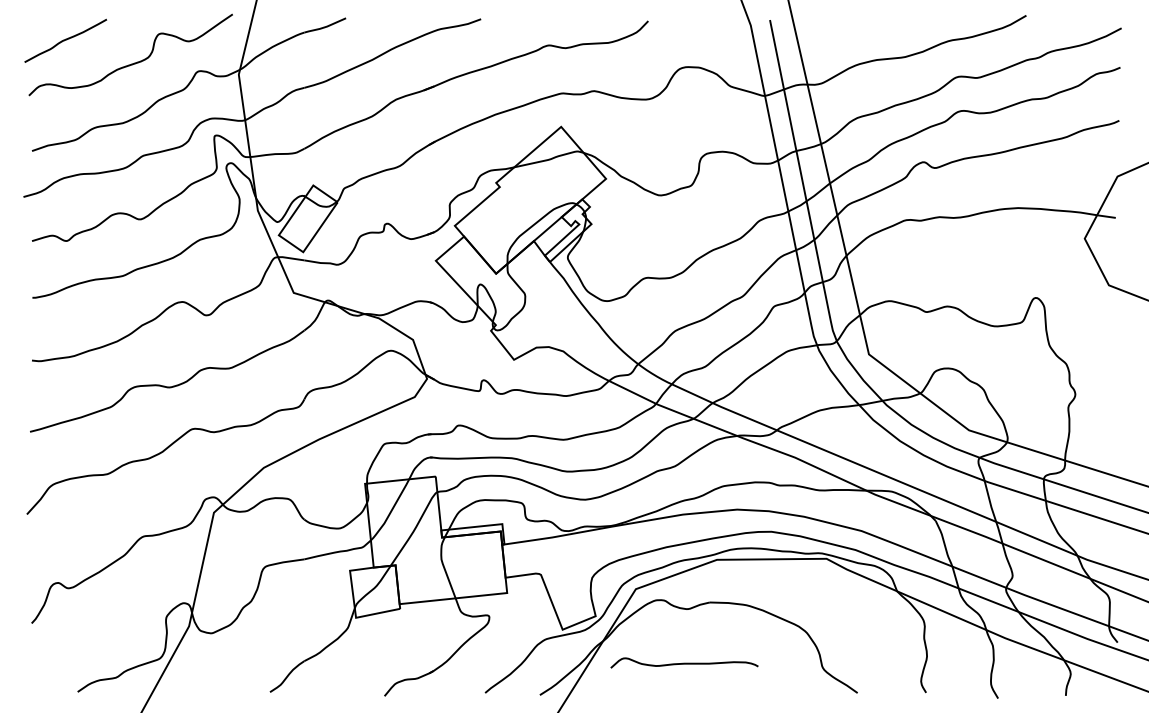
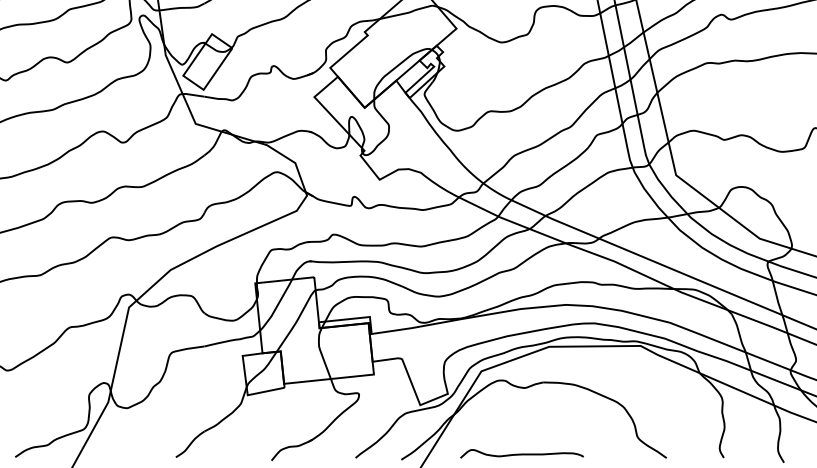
curve: (684, 662) -> (522, 453), moved

